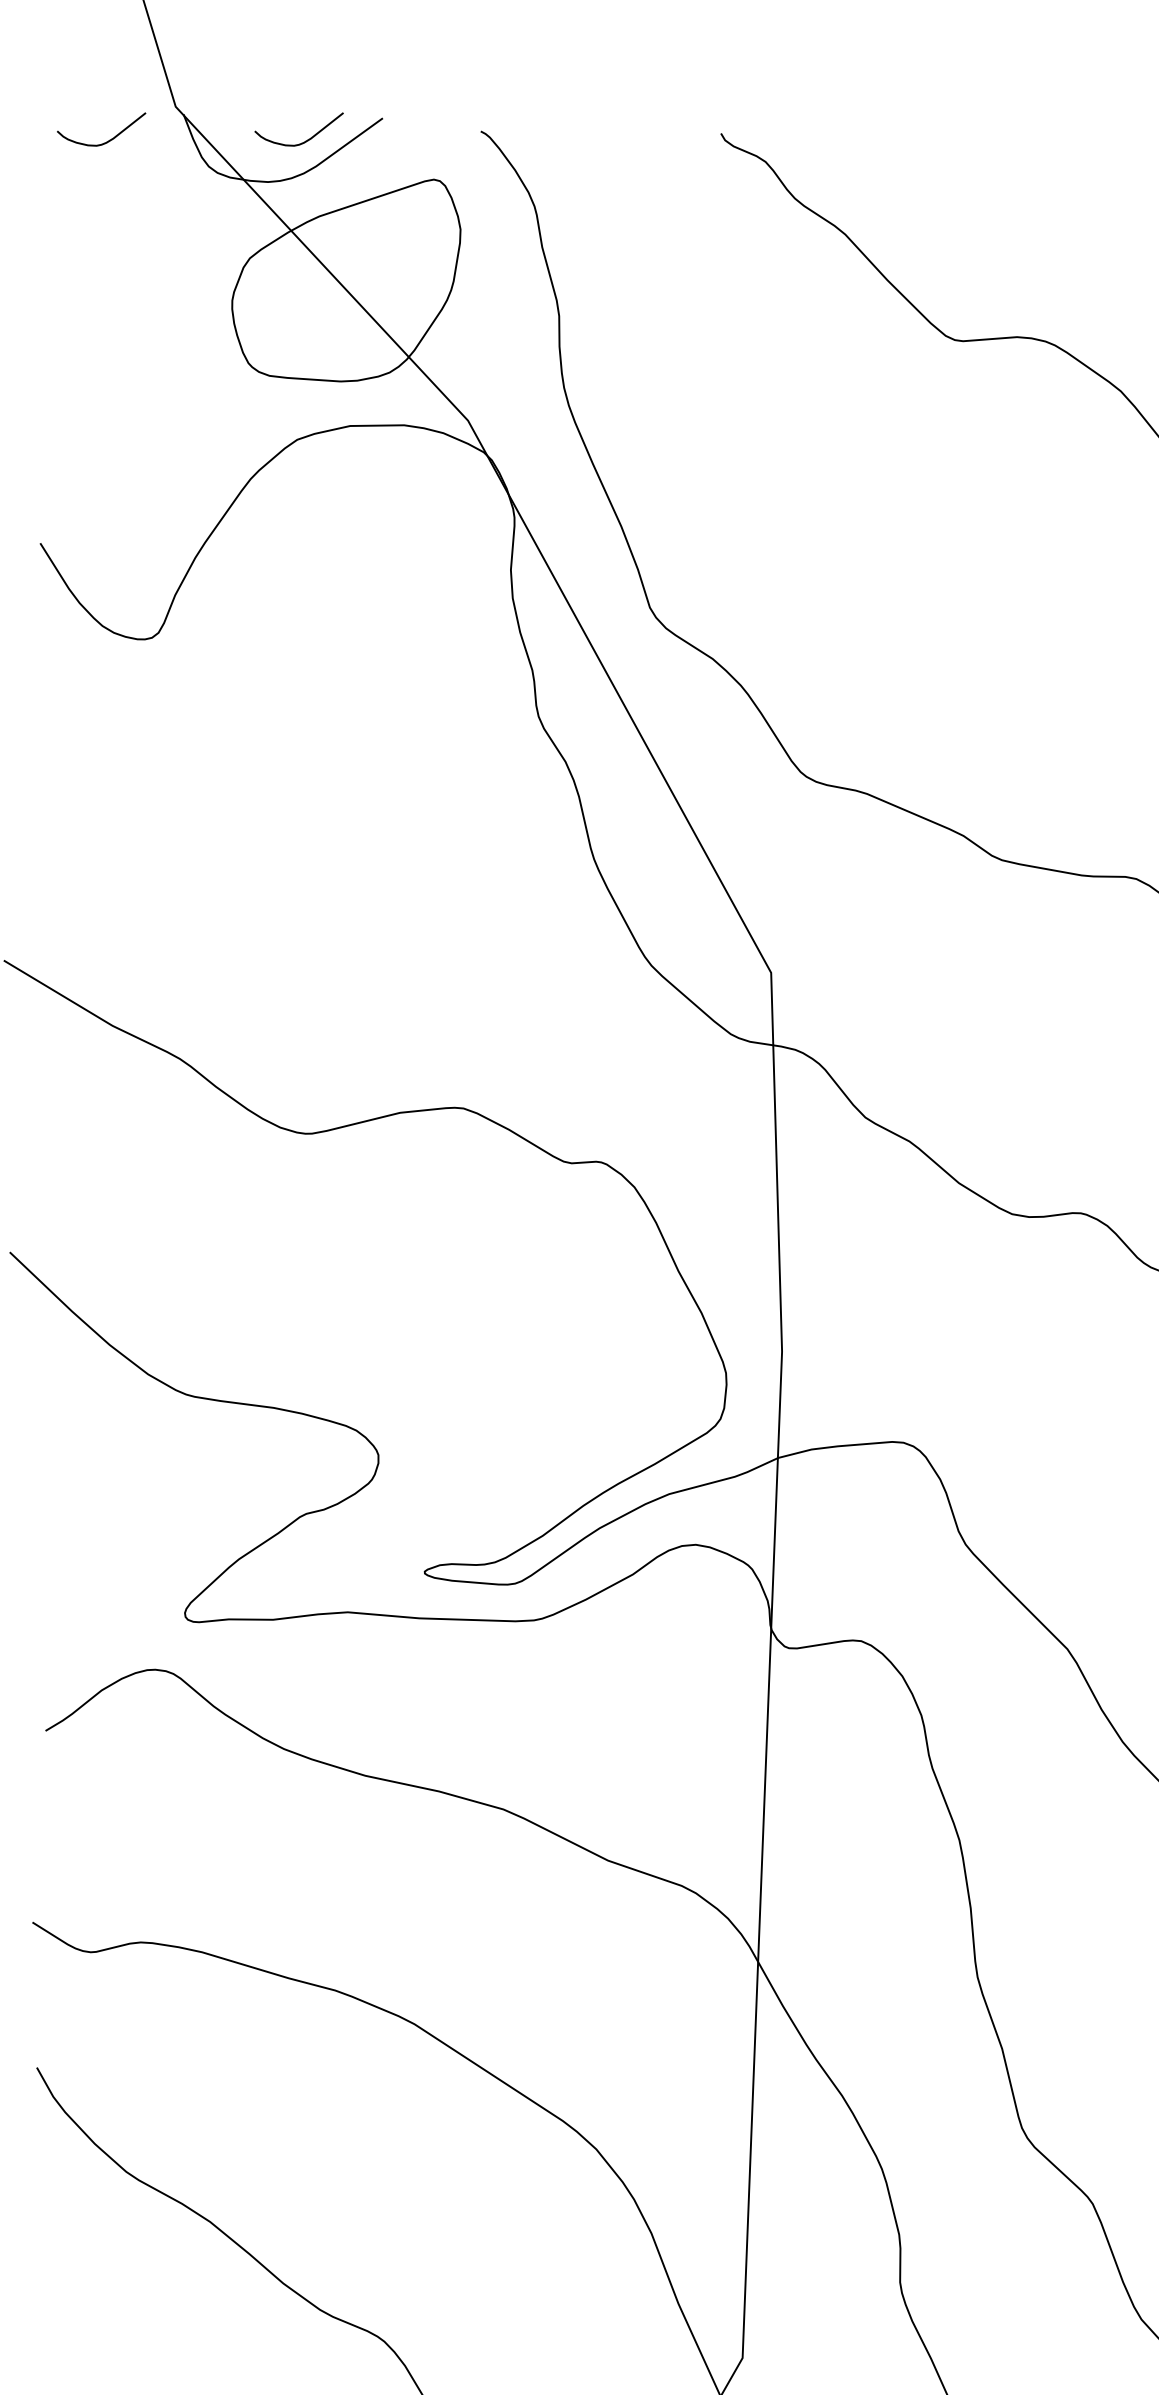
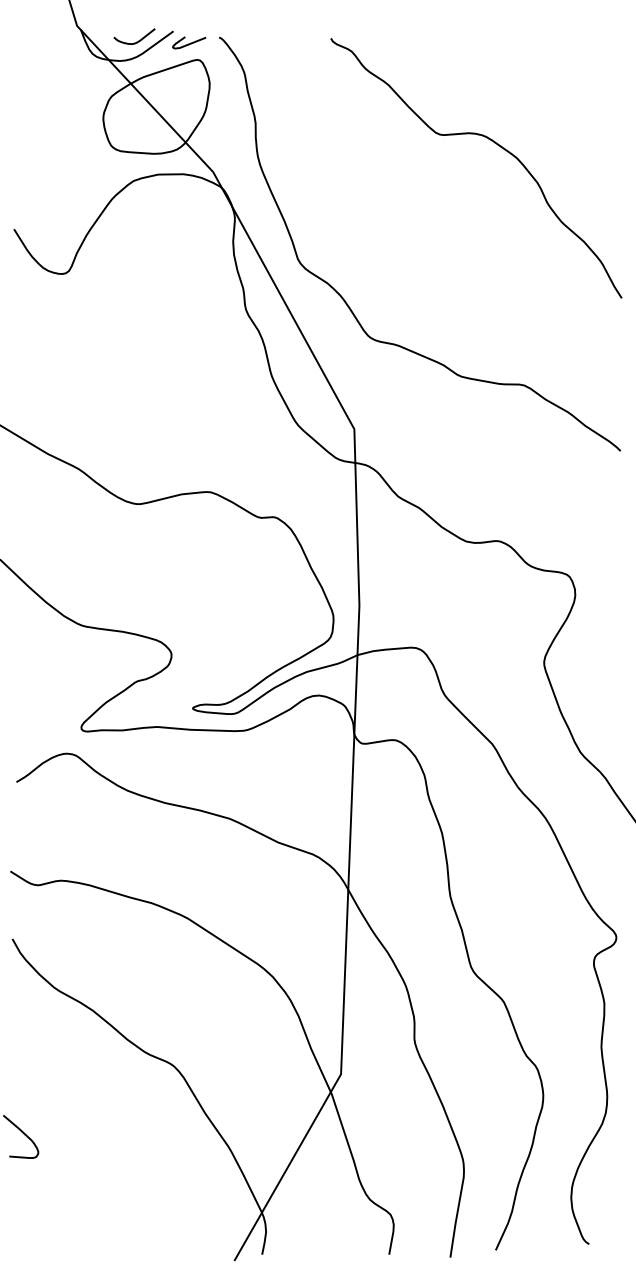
curve: (105, 140) -> (44, 41), removed
curve: (419, 142) -> (190, 42), added

